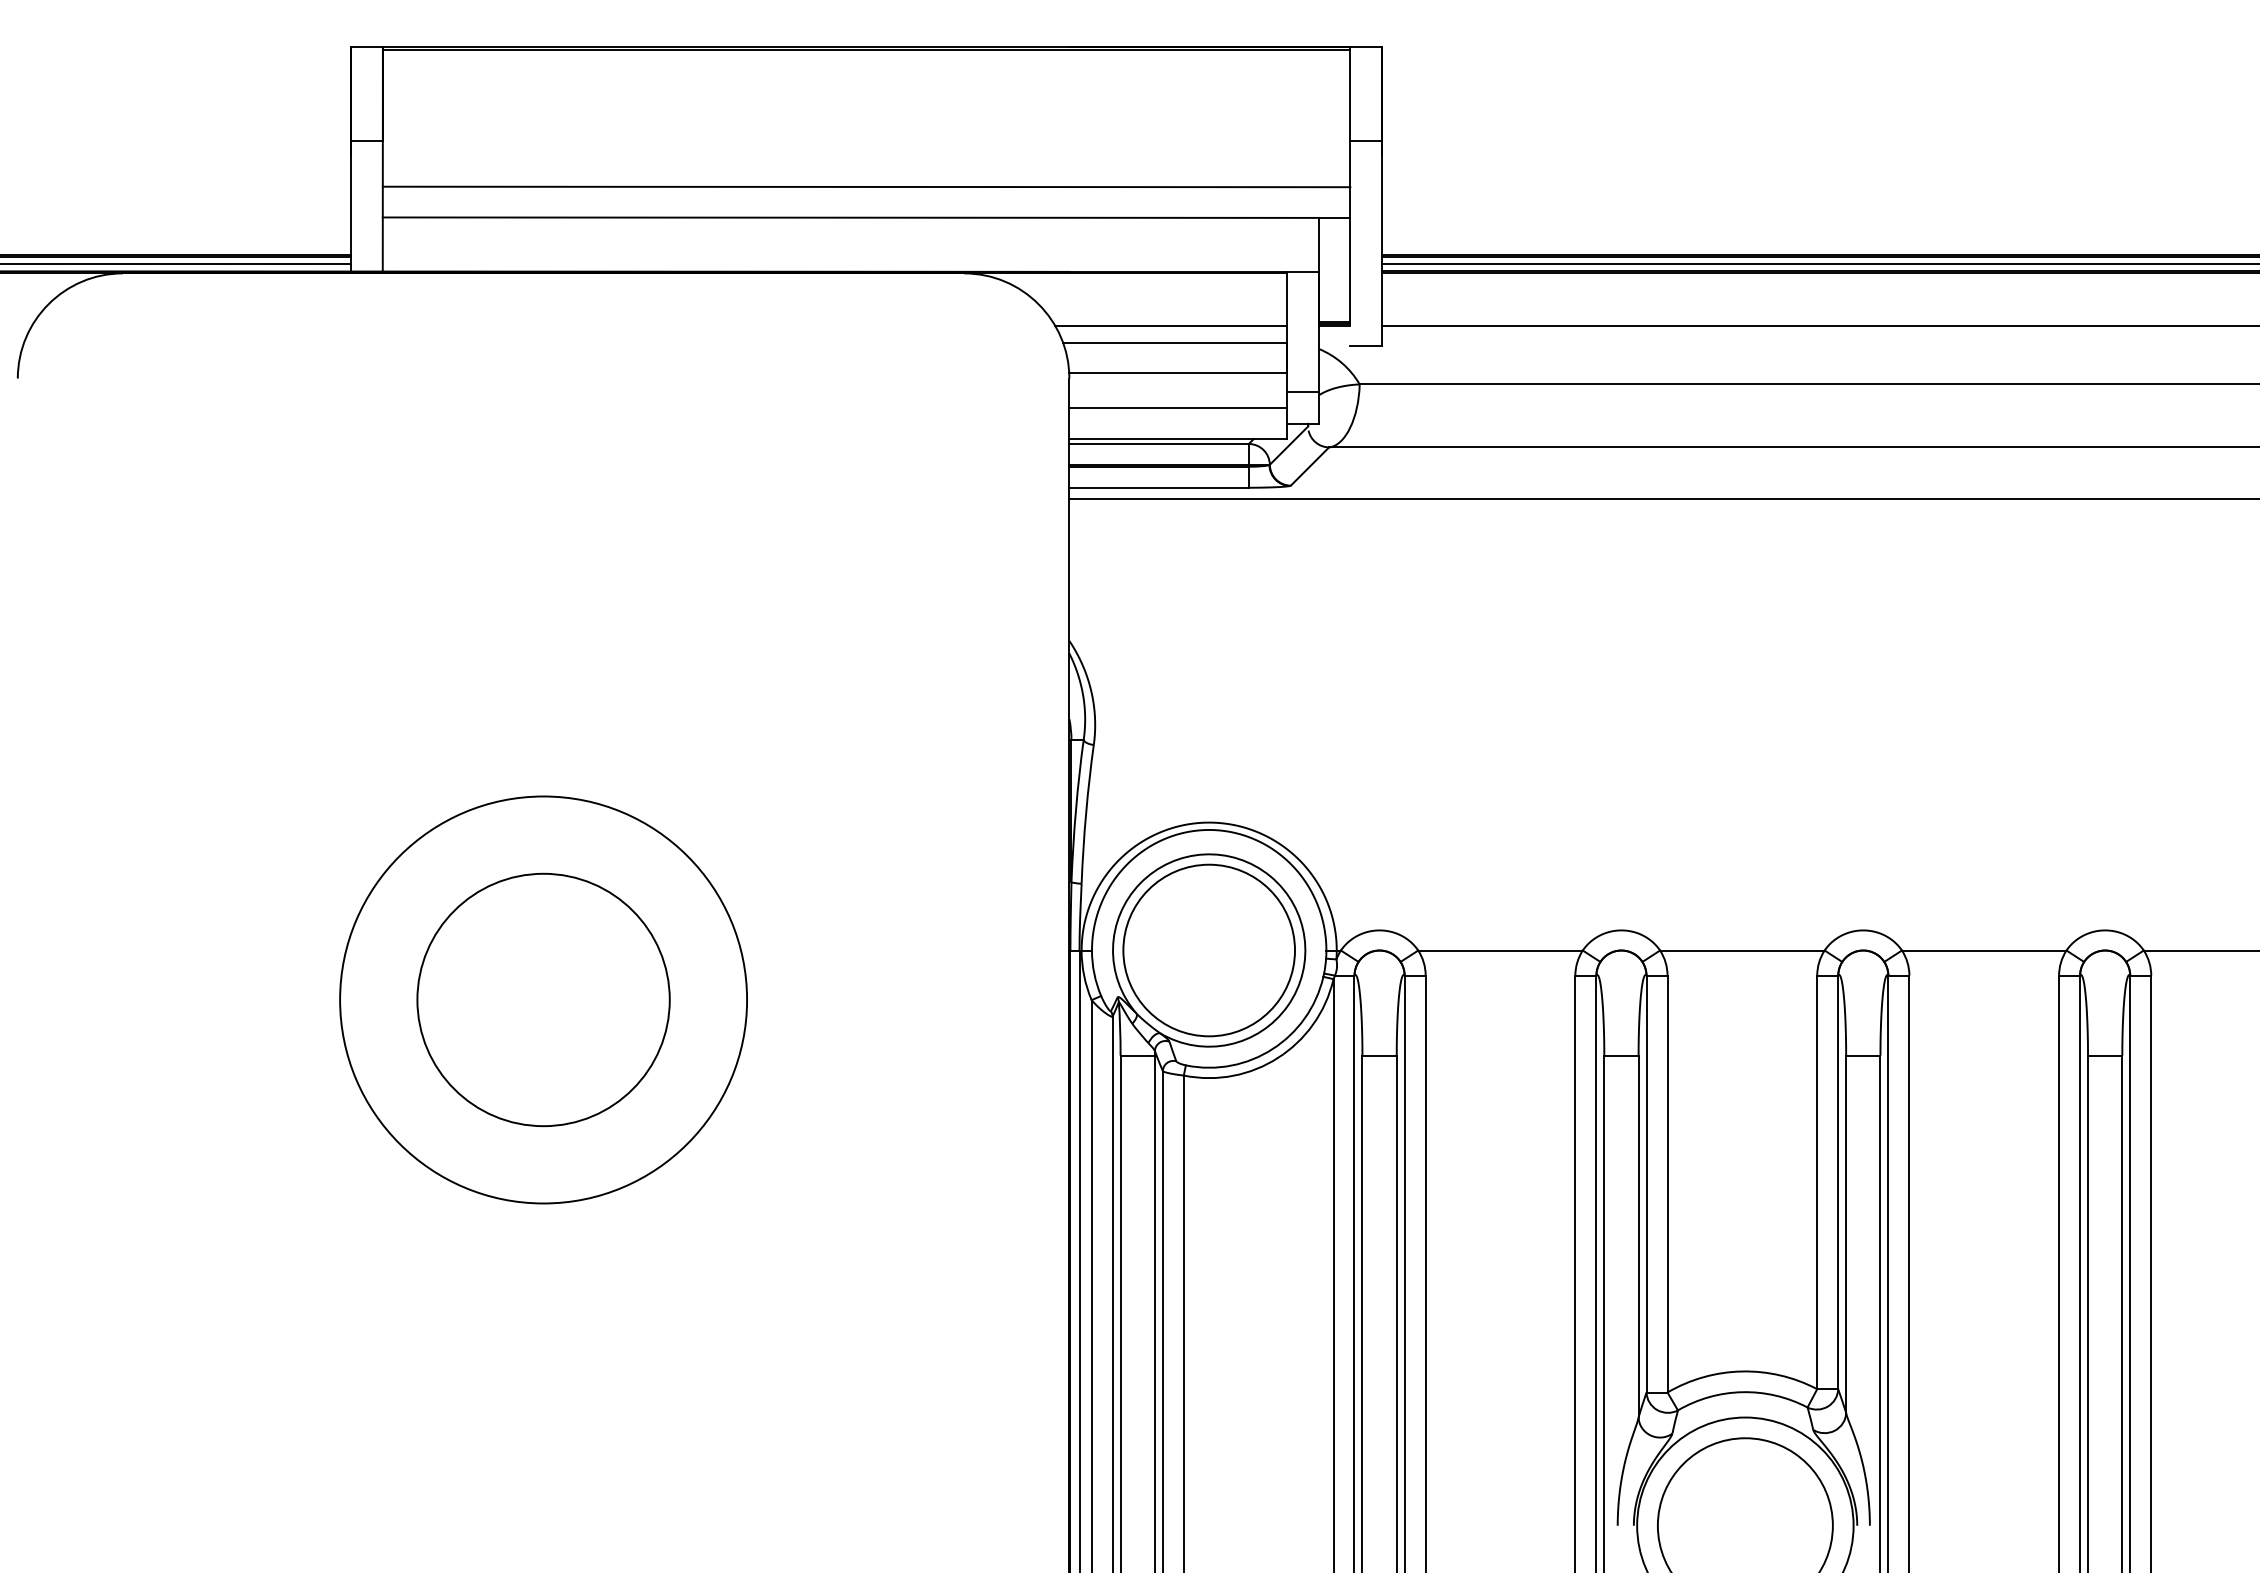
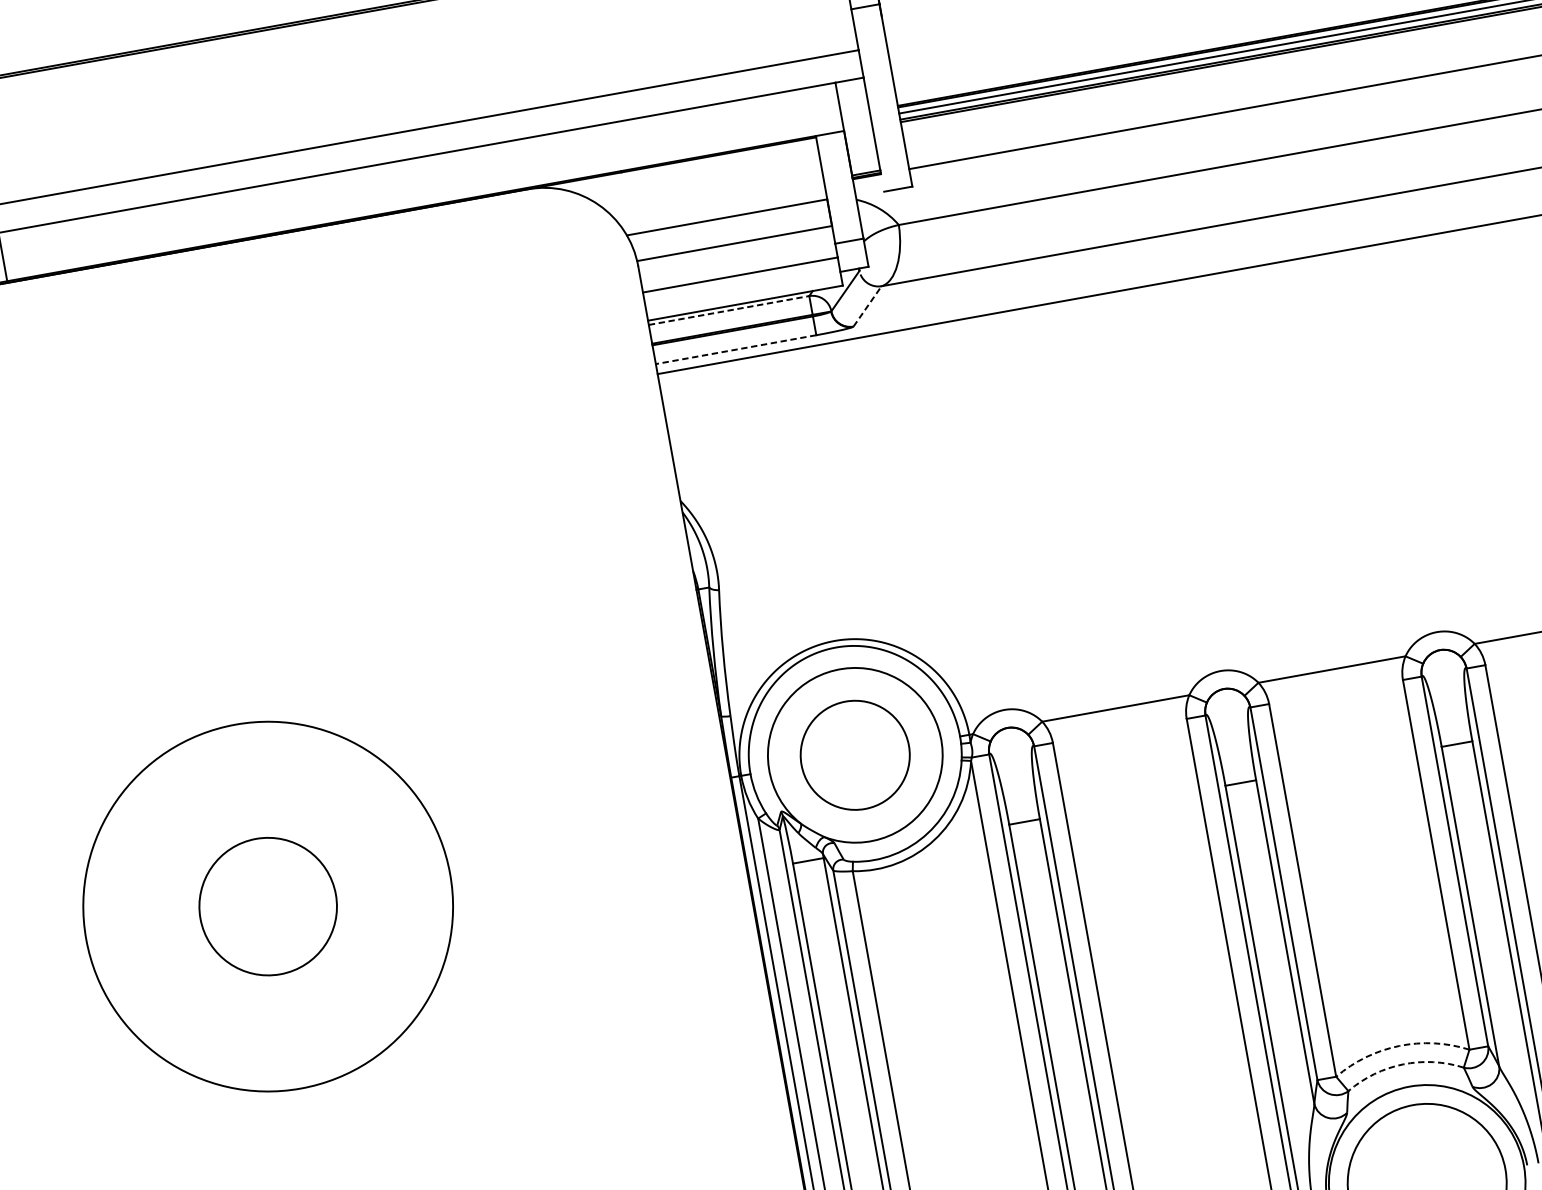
line: (1171, 325) -> (721, 202), removed
line: (1159, 443) -> (729, 310), solid -> dashed
line: (1310, 466) -> (868, 306), solid -> dashed
line: (1159, 487) -> (736, 349), solid -> dashed
circle: (1208, 950) -> (854, 755), size x0.7
circle: (543, 999) -> (268, 906), size x0.6
arc: (1741, 1371) -> (1398, 1046), solid -> dashed
arc: (1742, 1392) -> (1403, 1064), solid -> dashed

